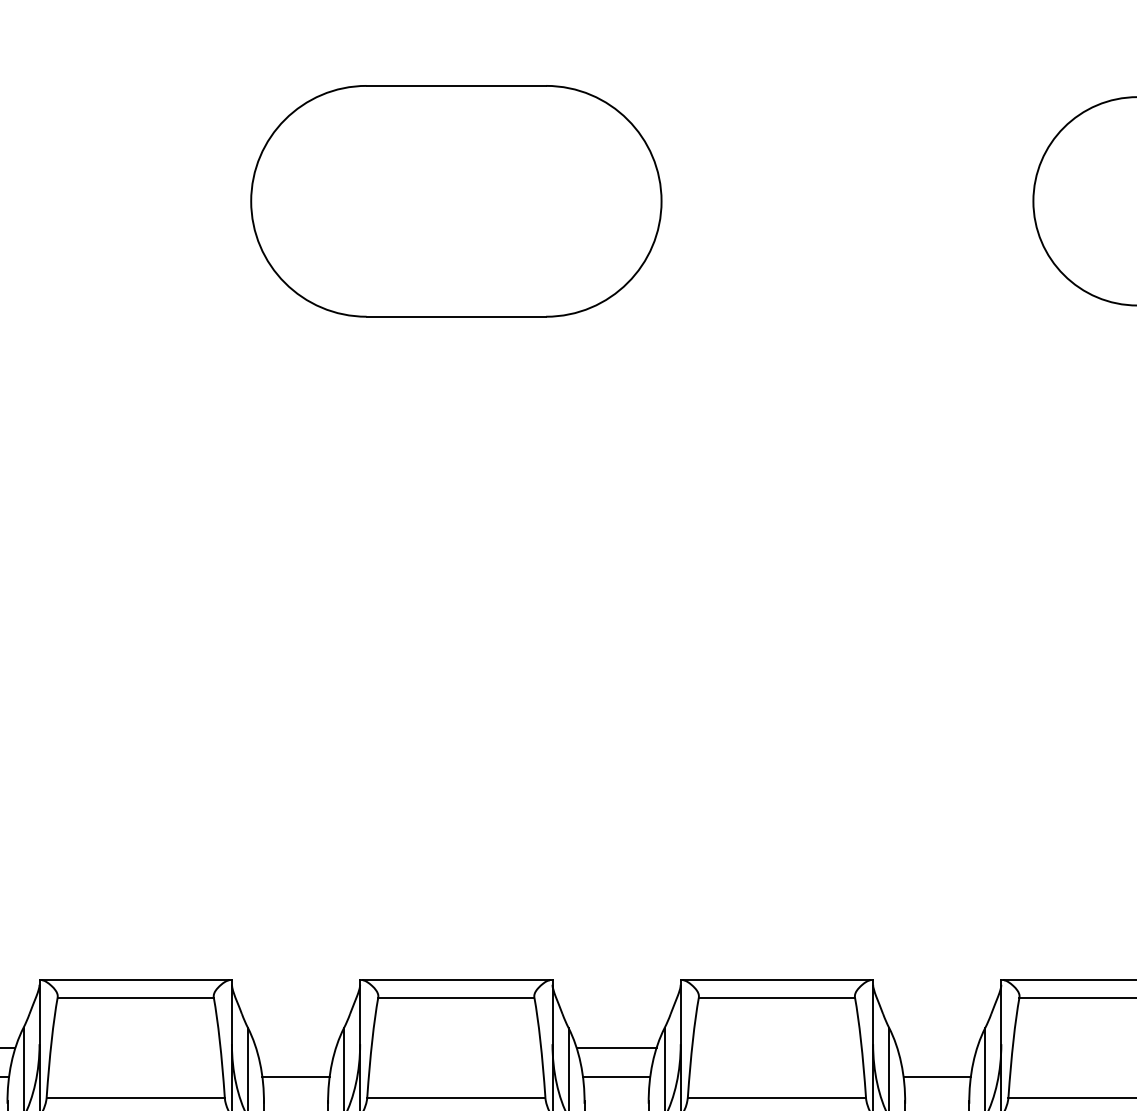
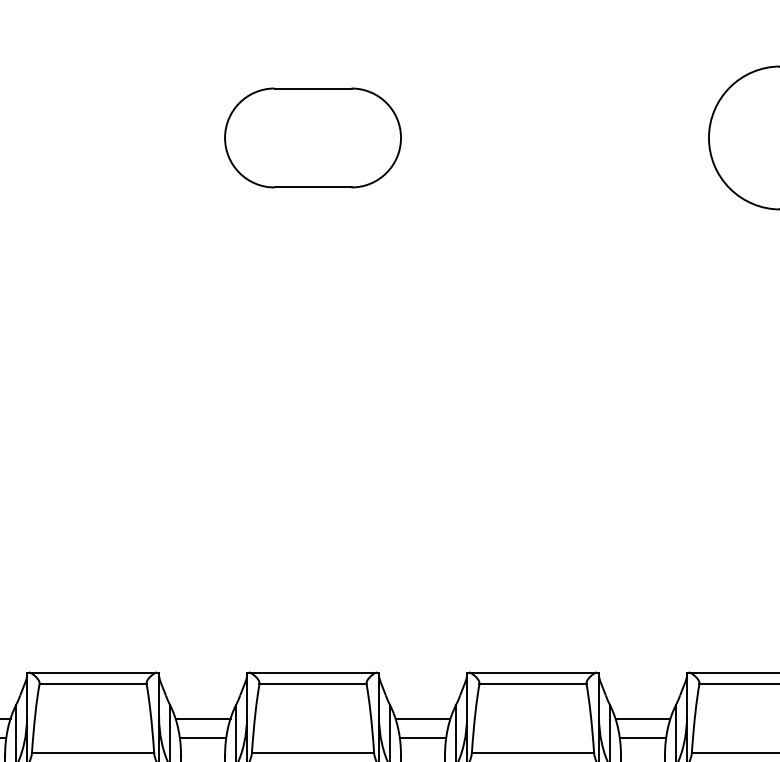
part: (455, 200) -> (312, 137), size x0.62
line: (295, 1047) -> (202, 718), added
line: (936, 1047) -> (642, 718), added

